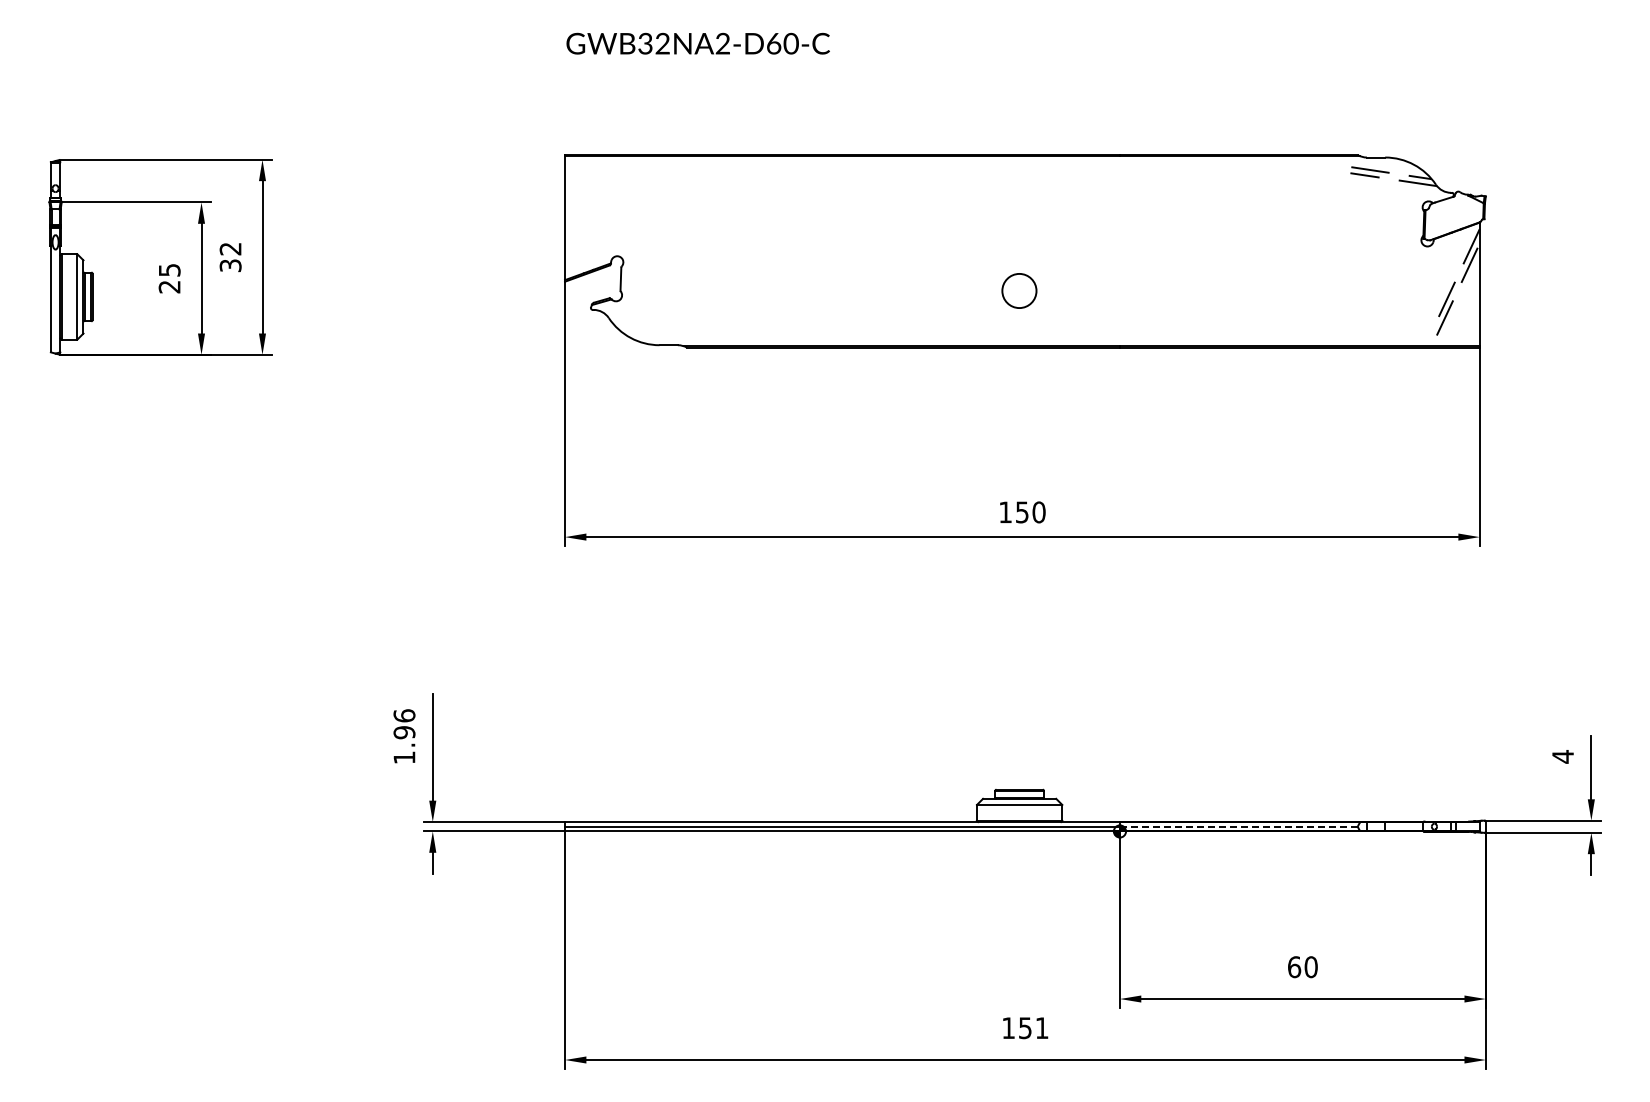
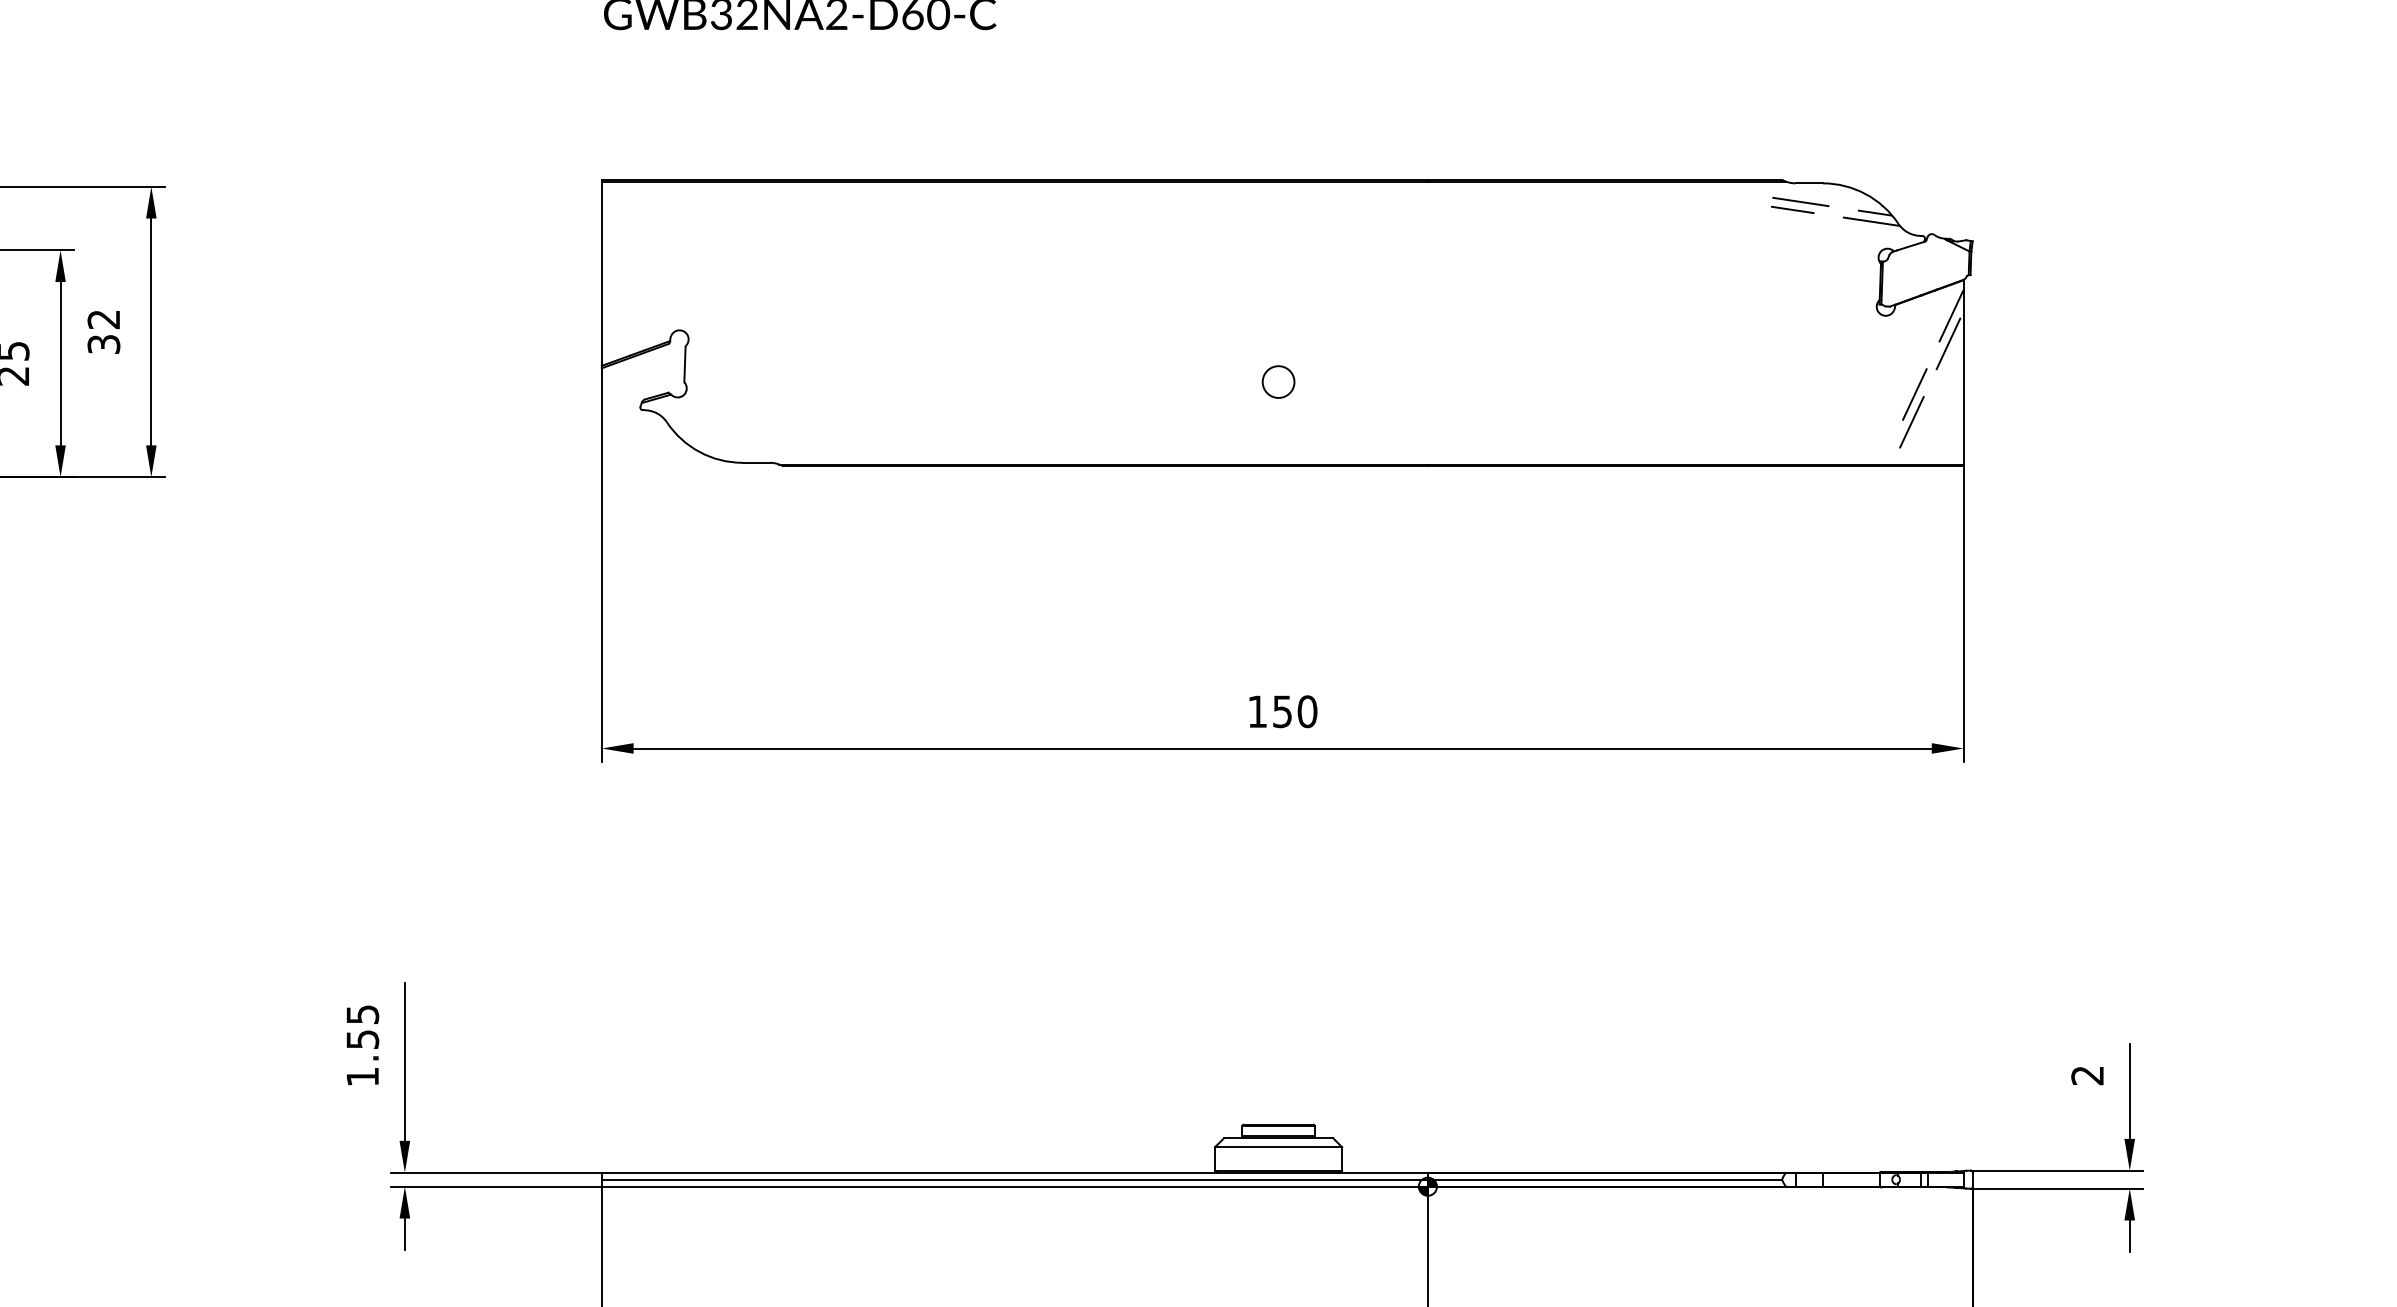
circle: (1019, 290) -> (1278, 381), size x0.62
text: (404, 724) -> (362, 1027), 1.96 -> 1.55
text: (1562, 756) -> (2086, 1075), 4 -> 2
line: (1238, 826) -> (1604, 1179), dashed -> solid

